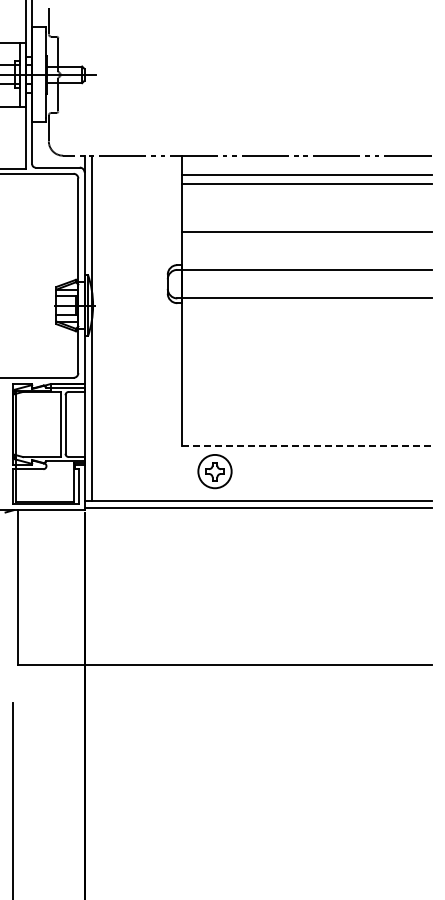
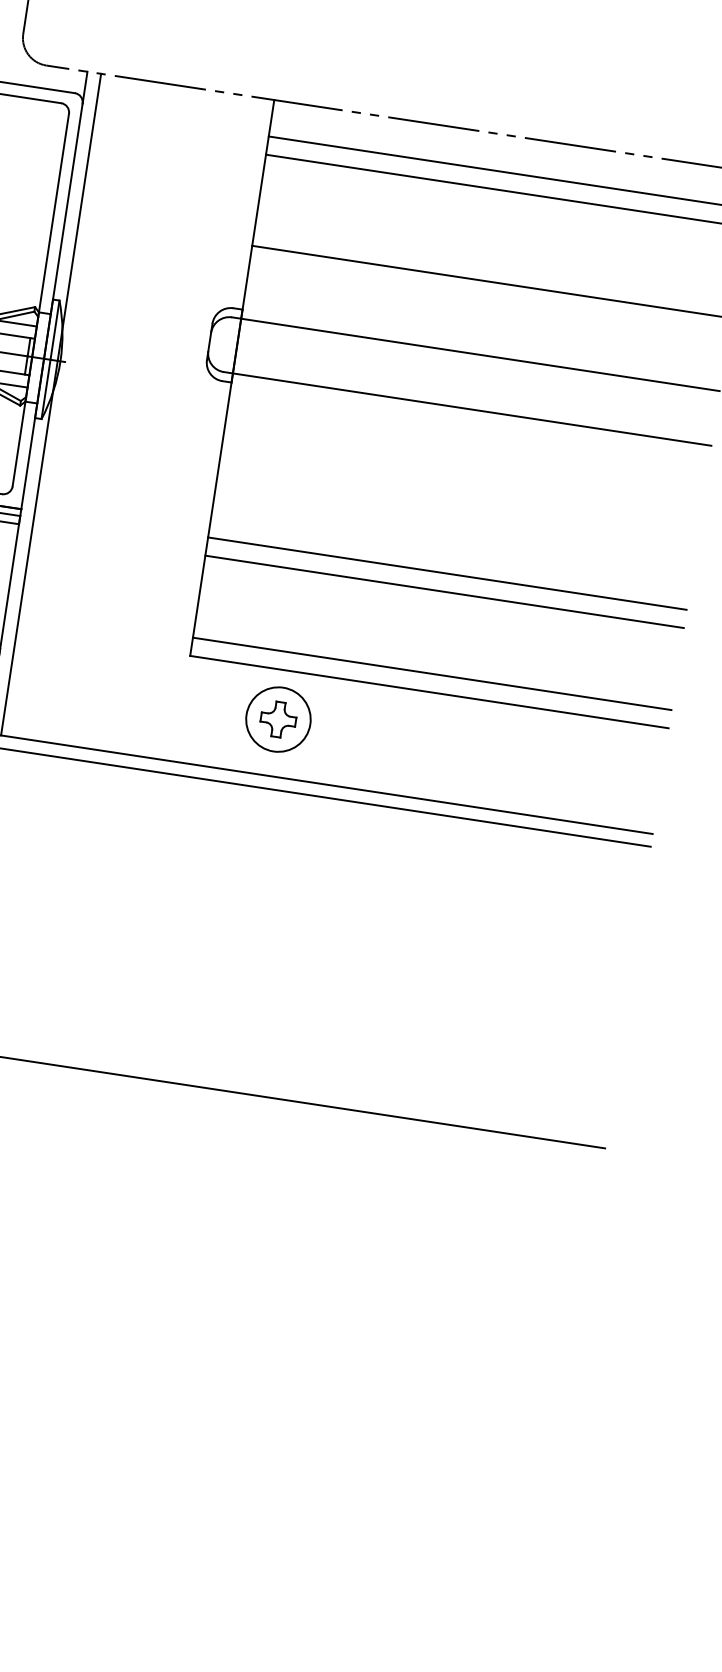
line: (306, 384) -> (446, 574), added
line: (306, 393) -> (443, 591), added
line: (306, 436) -> (431, 673), added
line: (306, 445) -> (428, 691), dashed -> solid
part: (214, 471) -> (277, 719), moved

